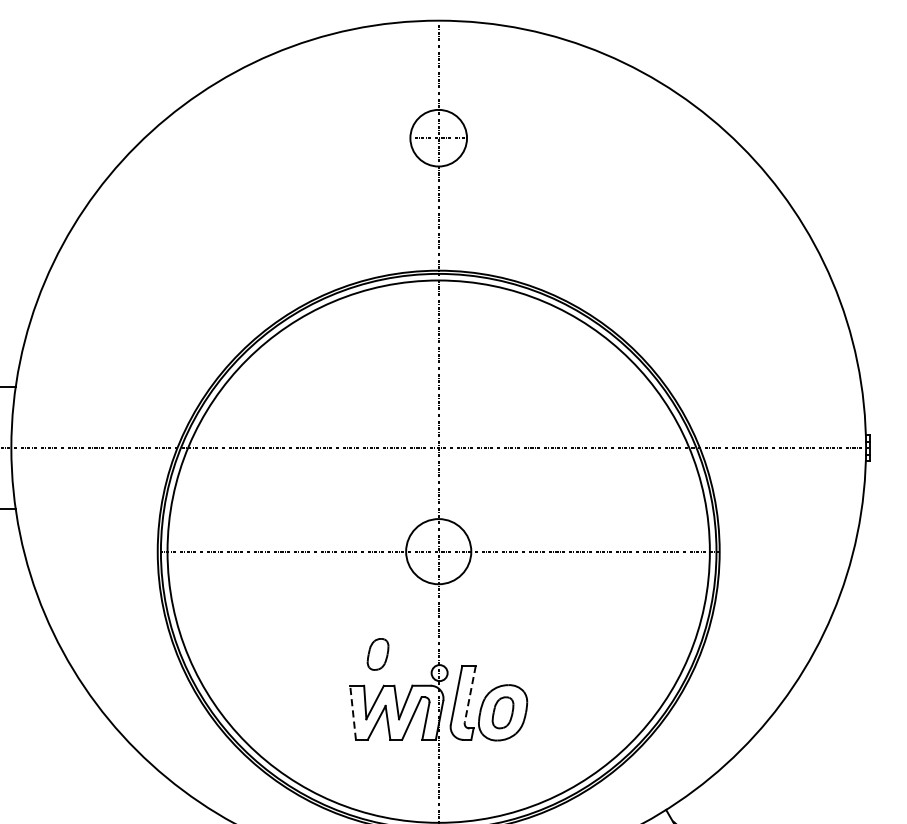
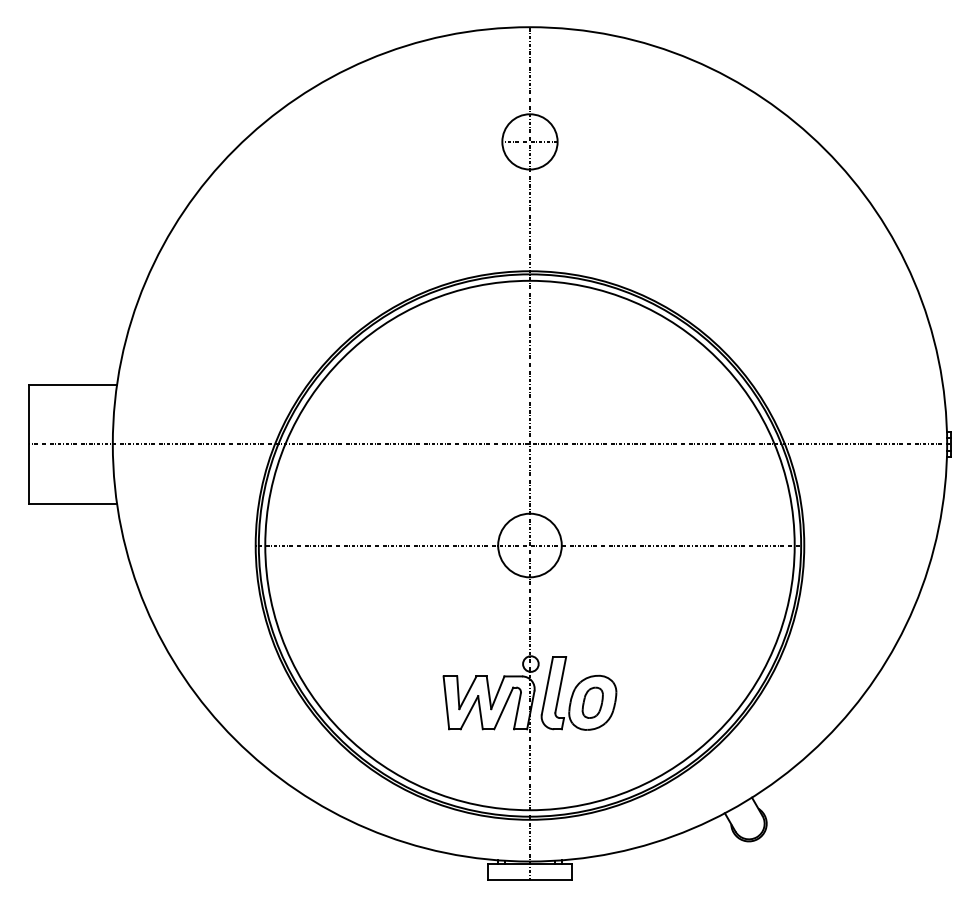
part: (377, 654) -> (470, 645), removed
line: (469, 695) -> (560, 685), dashed -> solid
line: (353, 712) -> (446, 702), dashed -> solid

